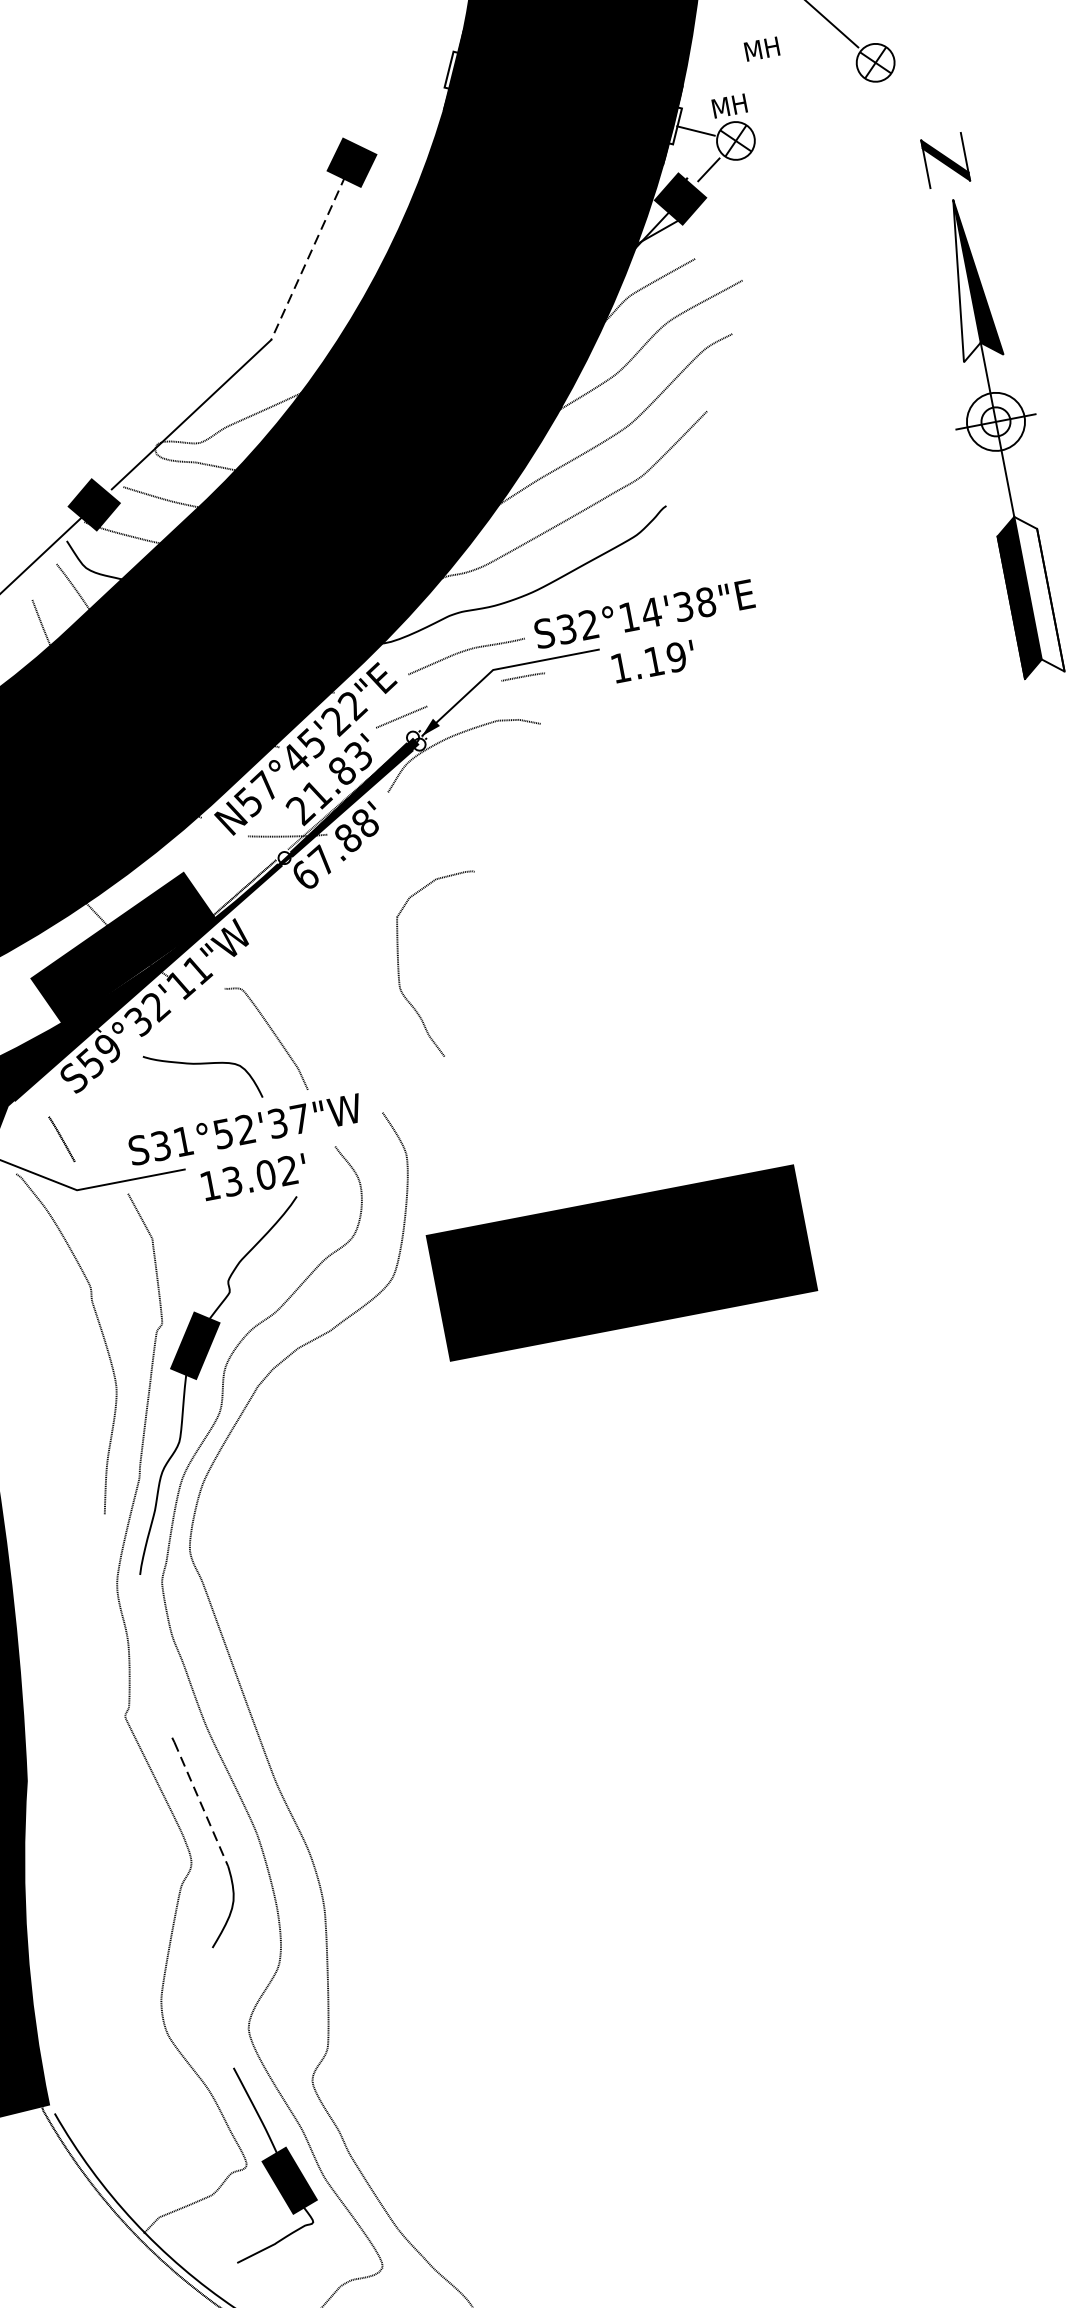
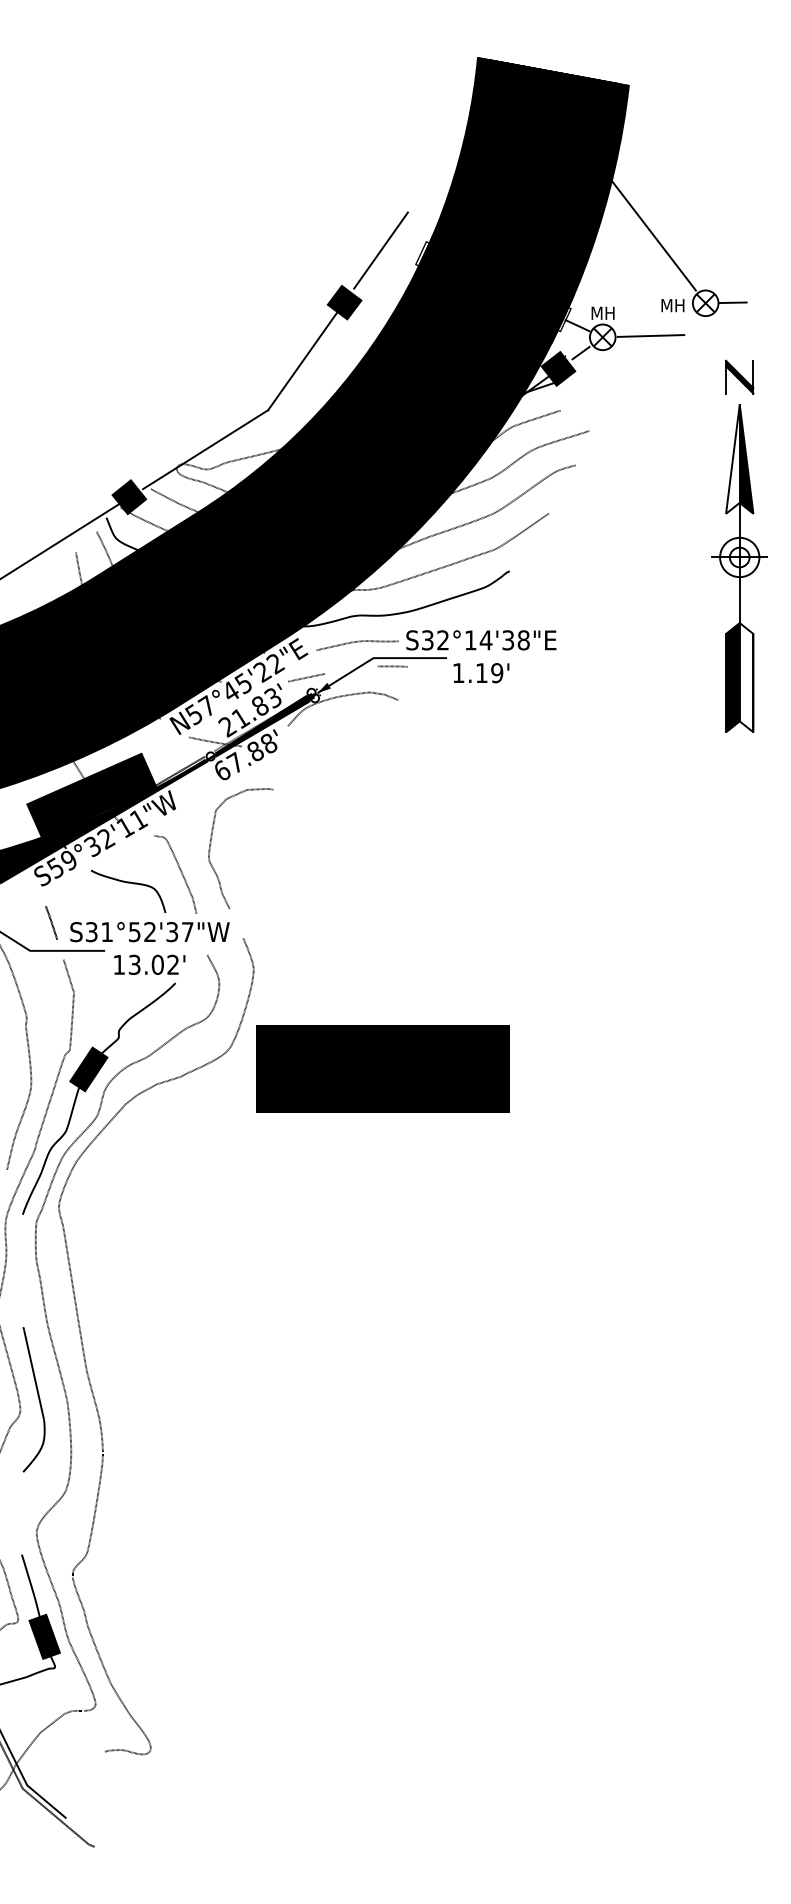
text: (761, 49) -> (672, 305), moved
line: (914, 54) -> (732, 302), added
line: (389, 77) -> (380, 250), added
line: (804, 124) -> (650, 335), added
line: (308, 258) -> (303, 360), dashed -> solid
part: (400, 968) -> (211, 844), moved
line: (61, 1138) -> (51, 922), moved
line: (201, 1804) -> (34, 1375), dashed -> solid

